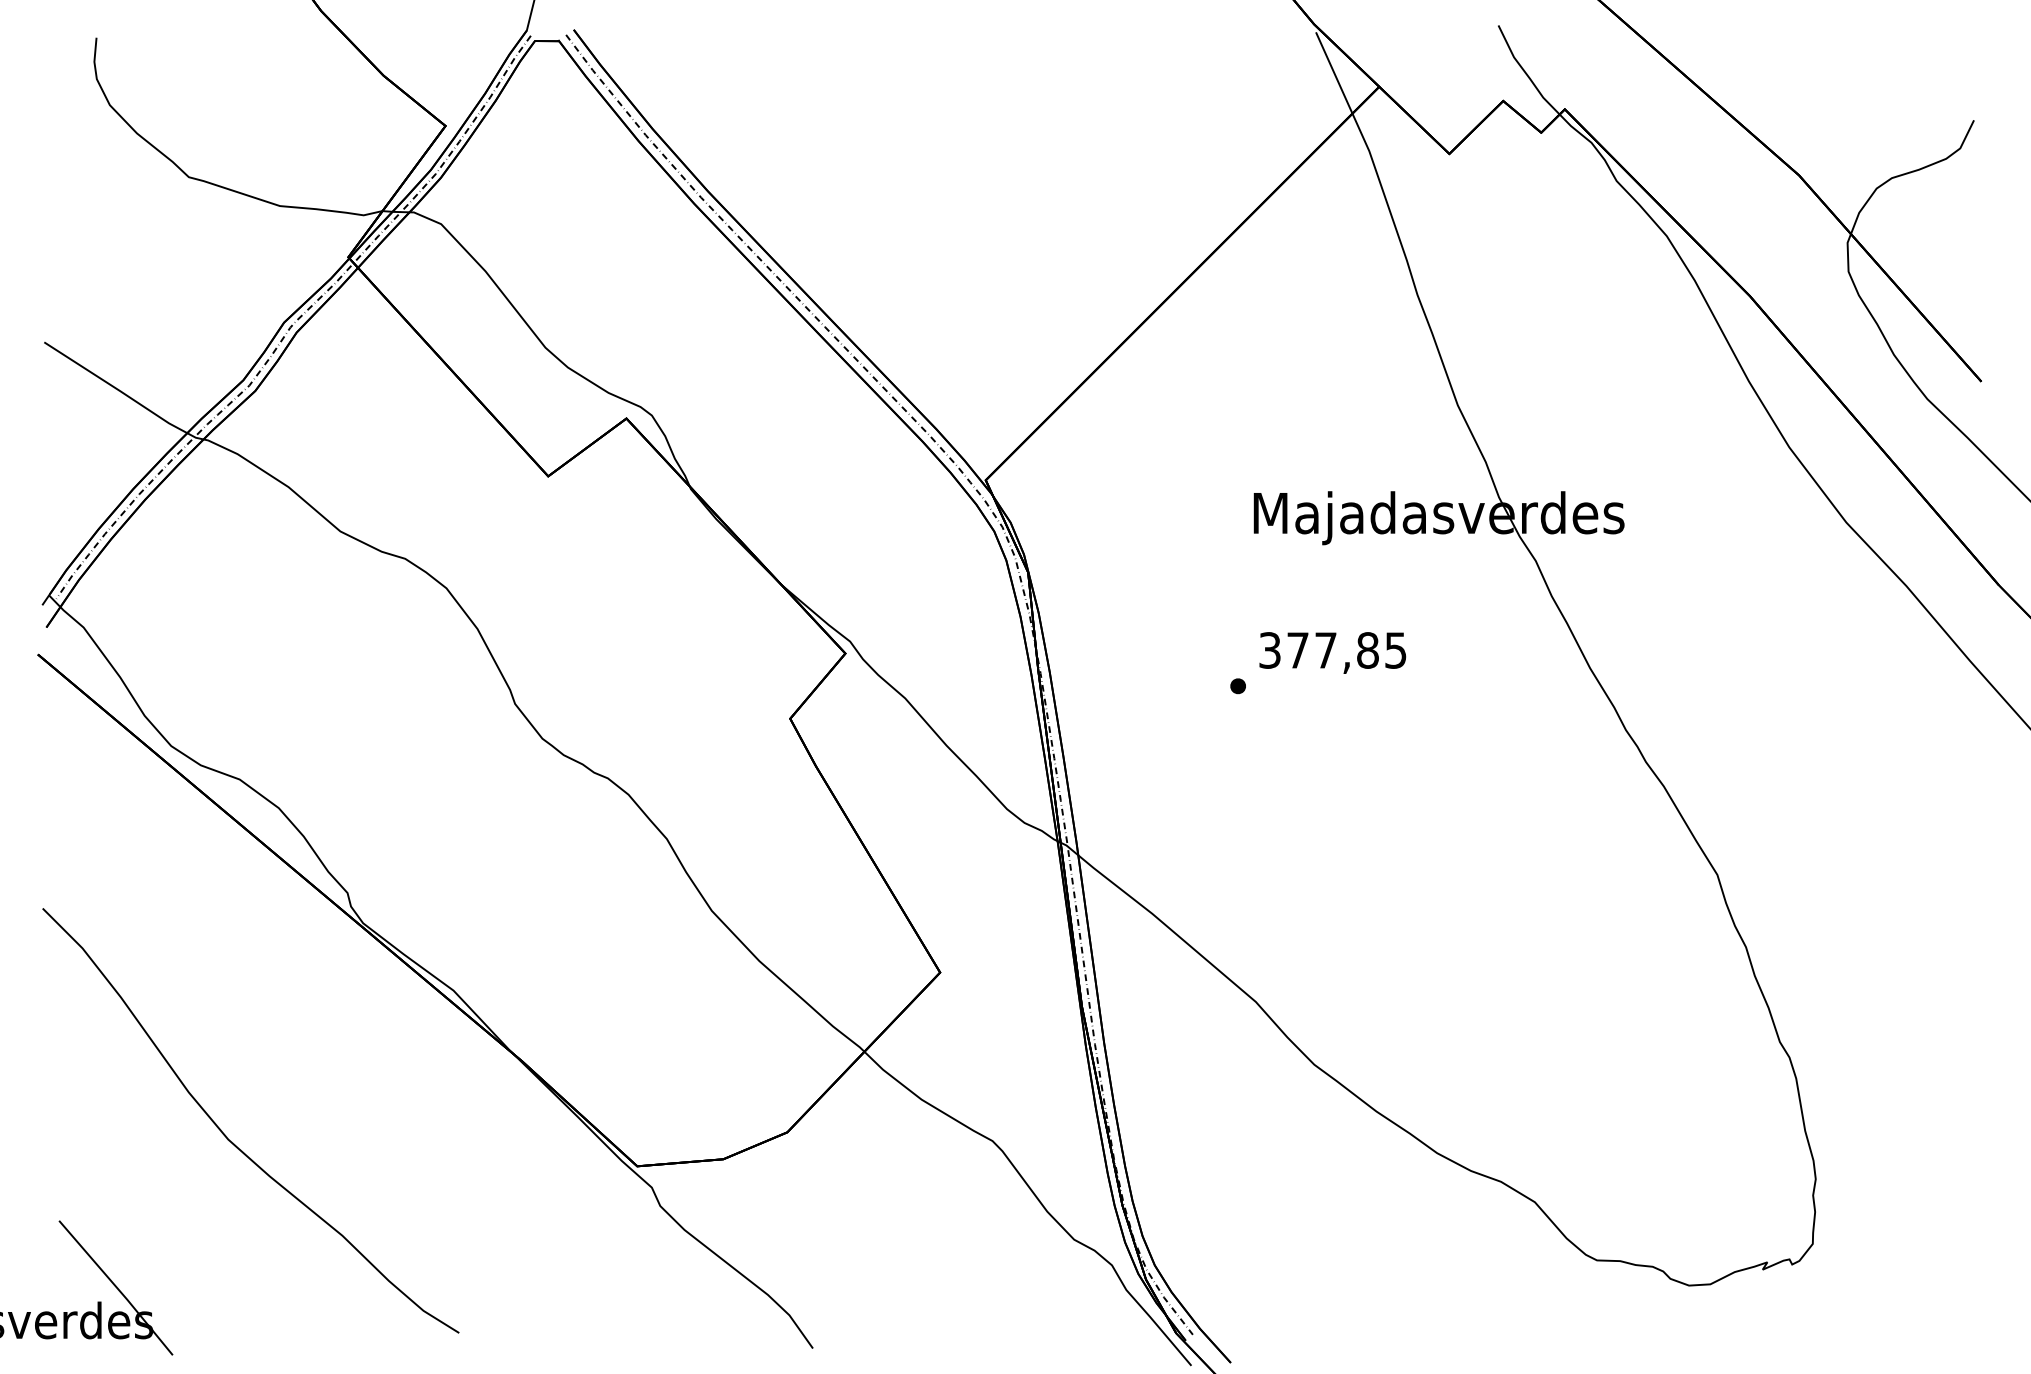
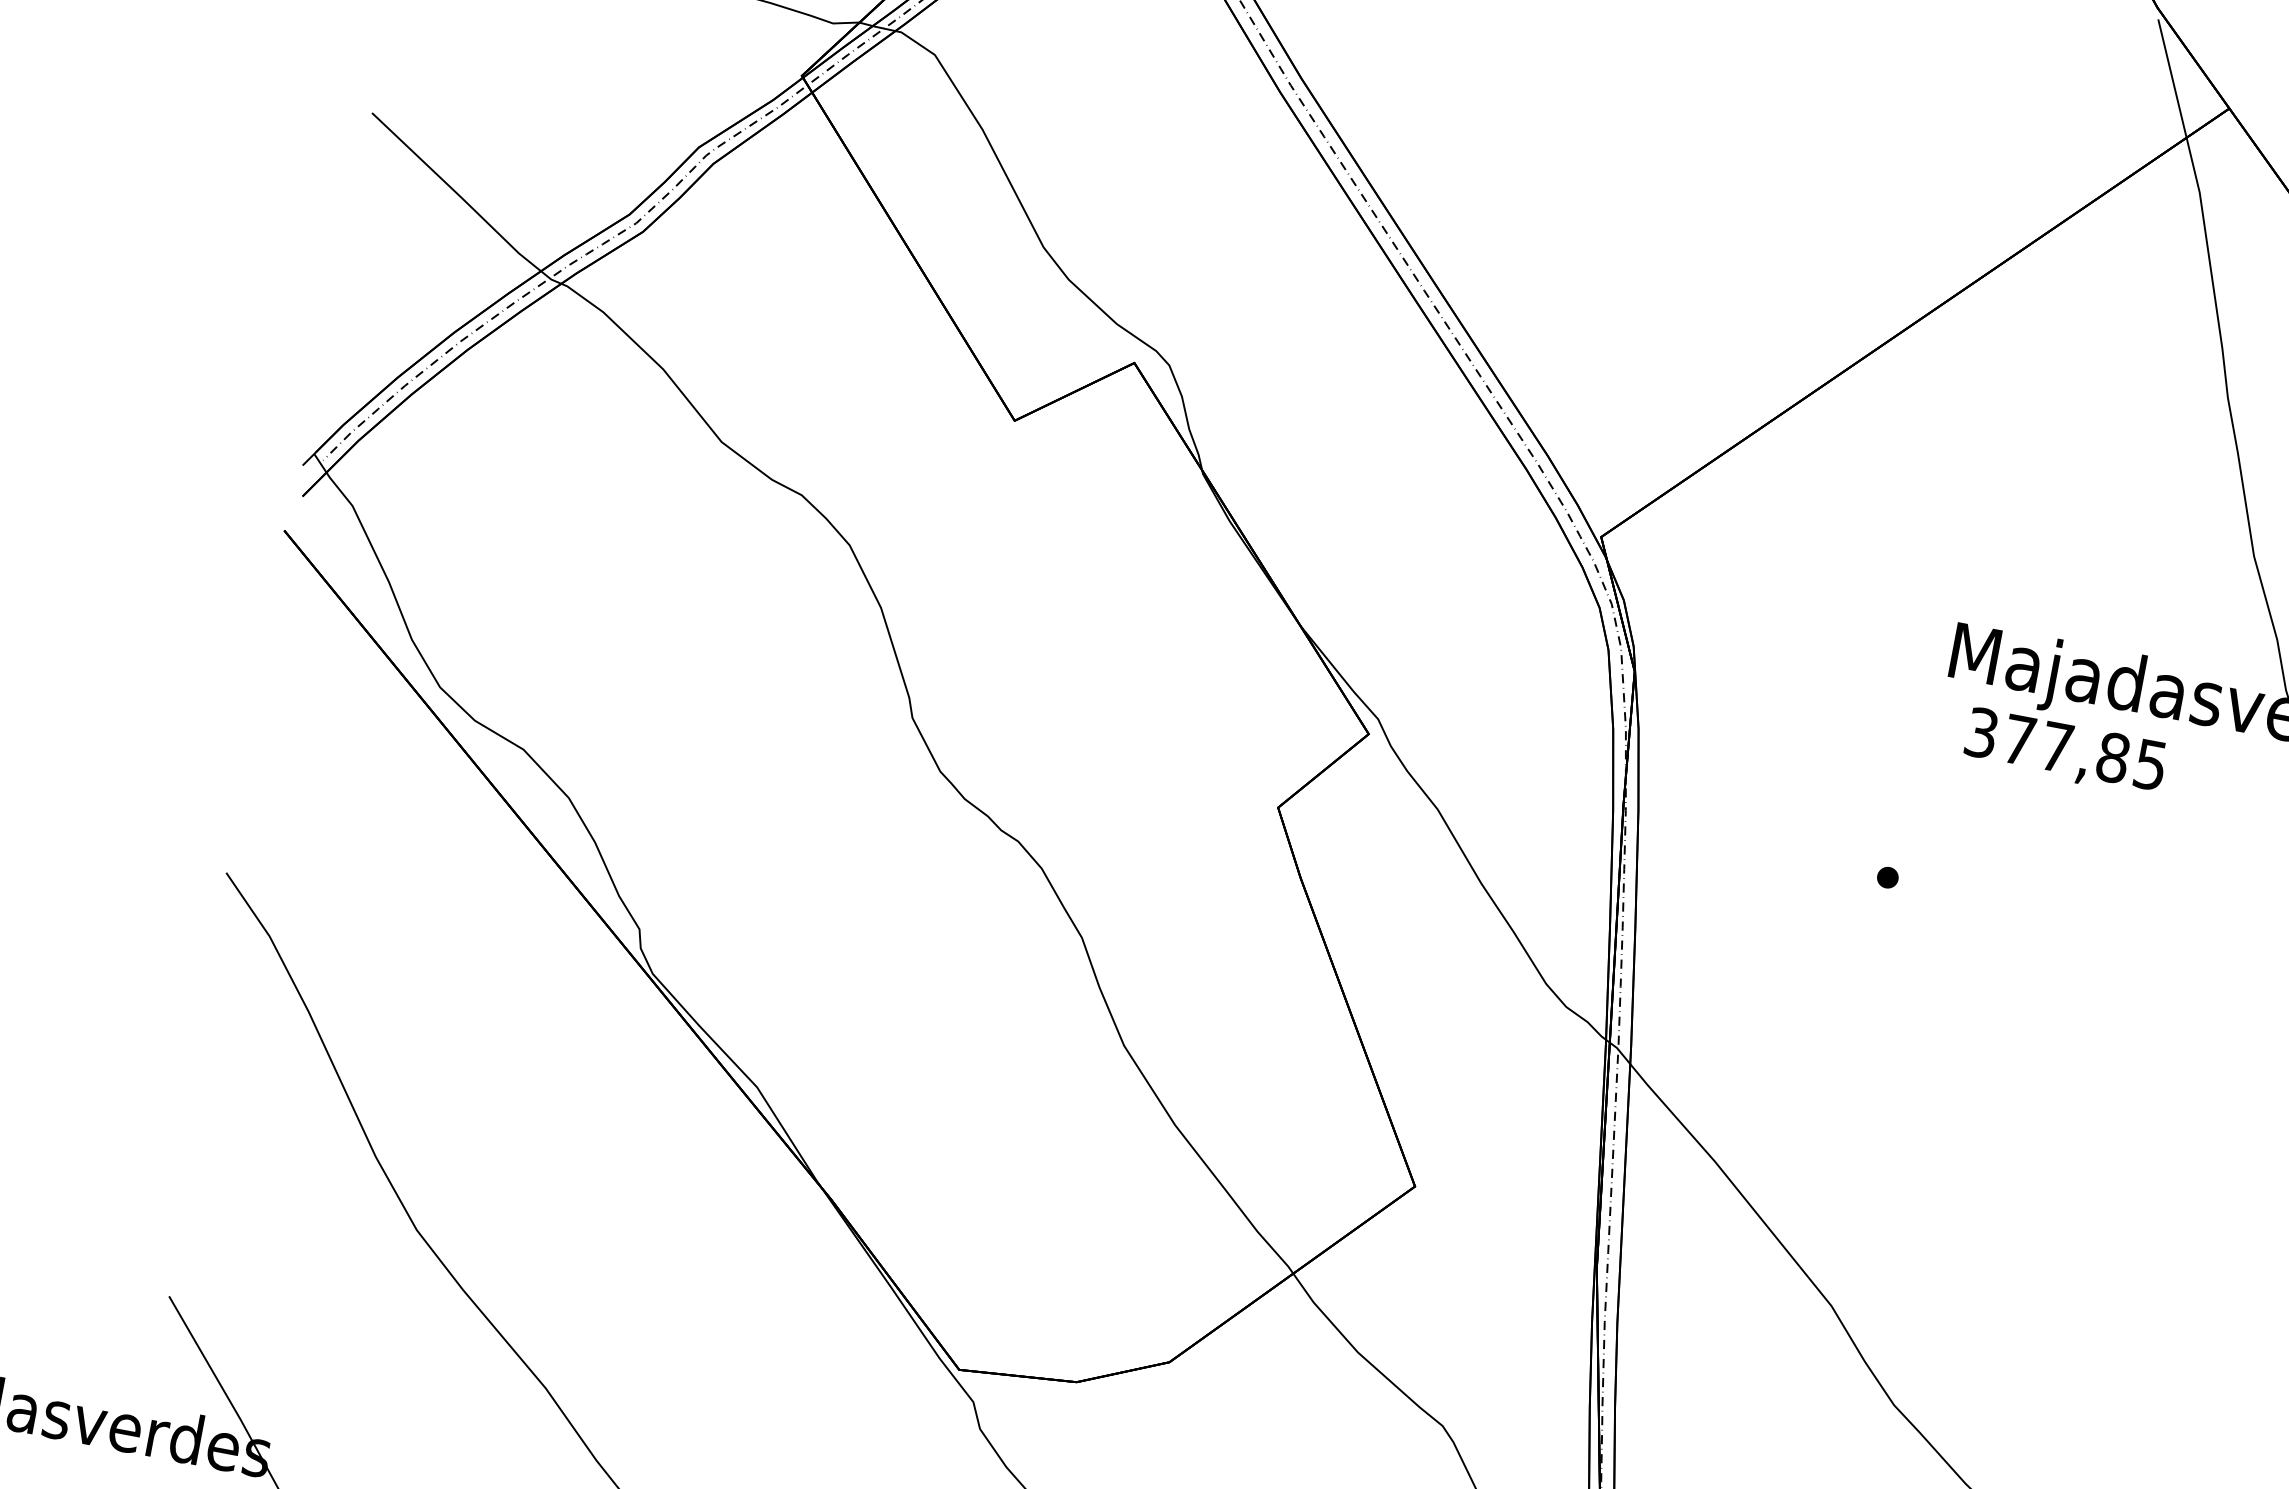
text: (1332, 652) -> (2065, 751), moved

